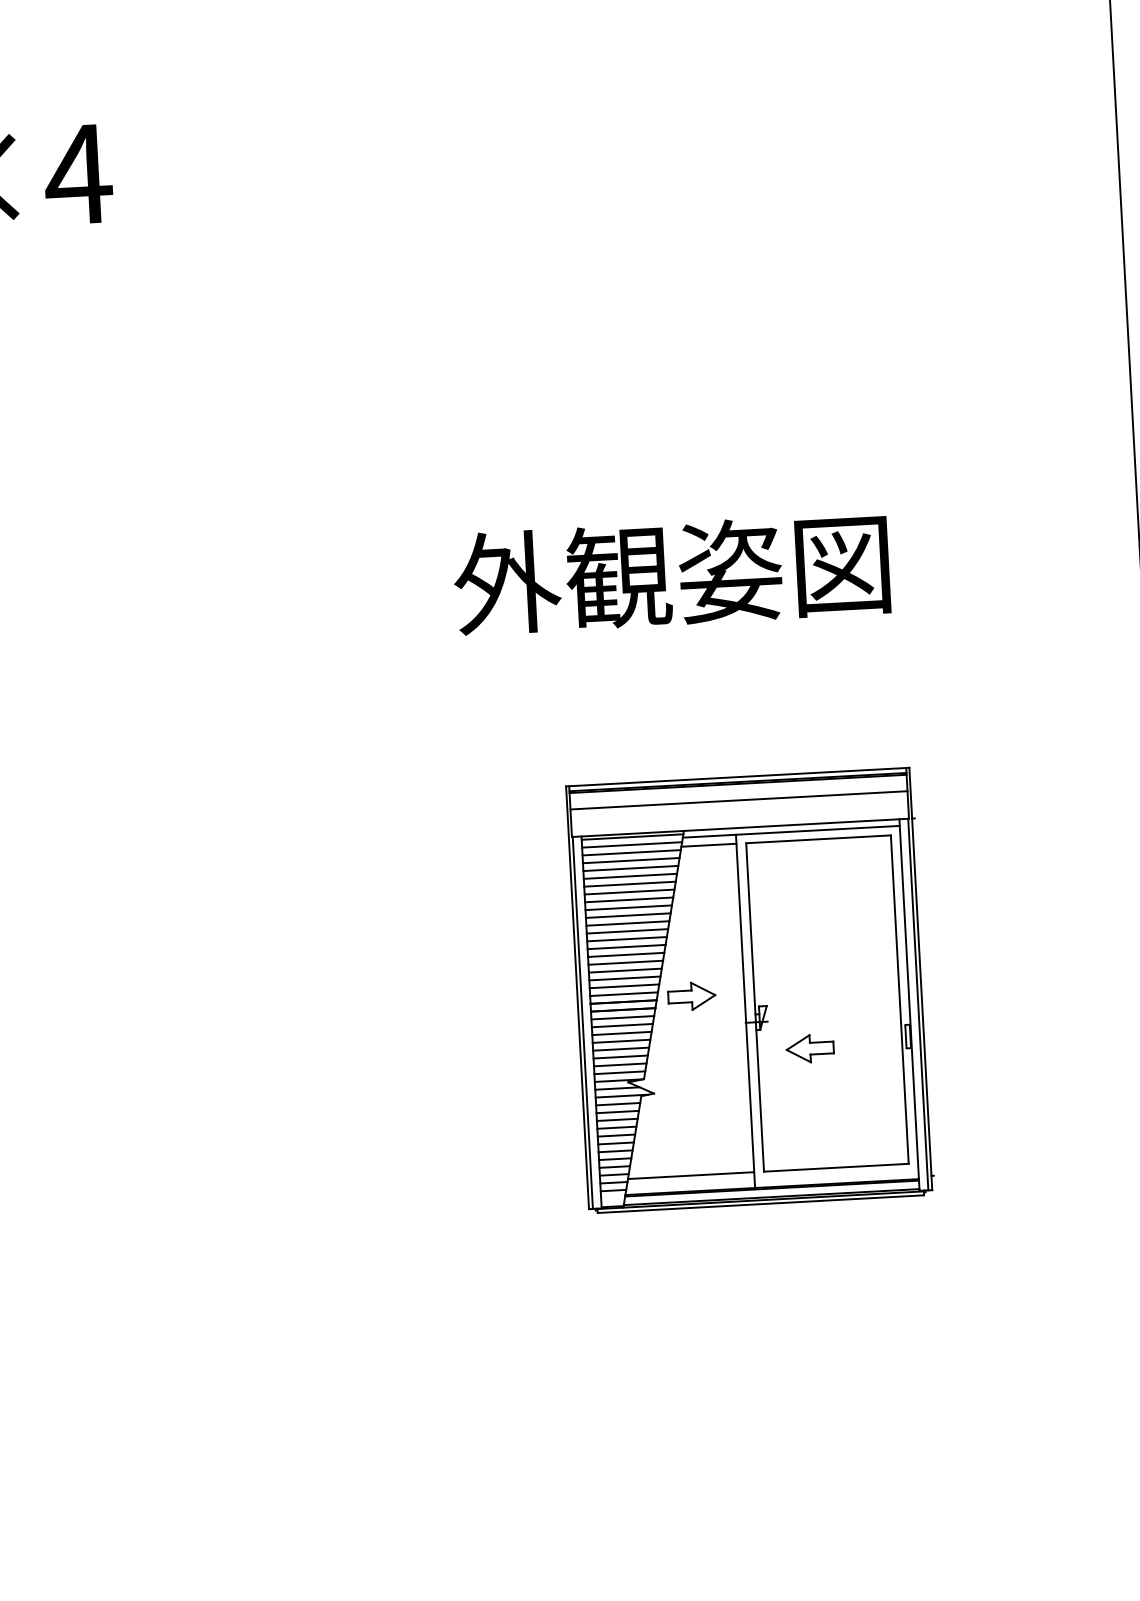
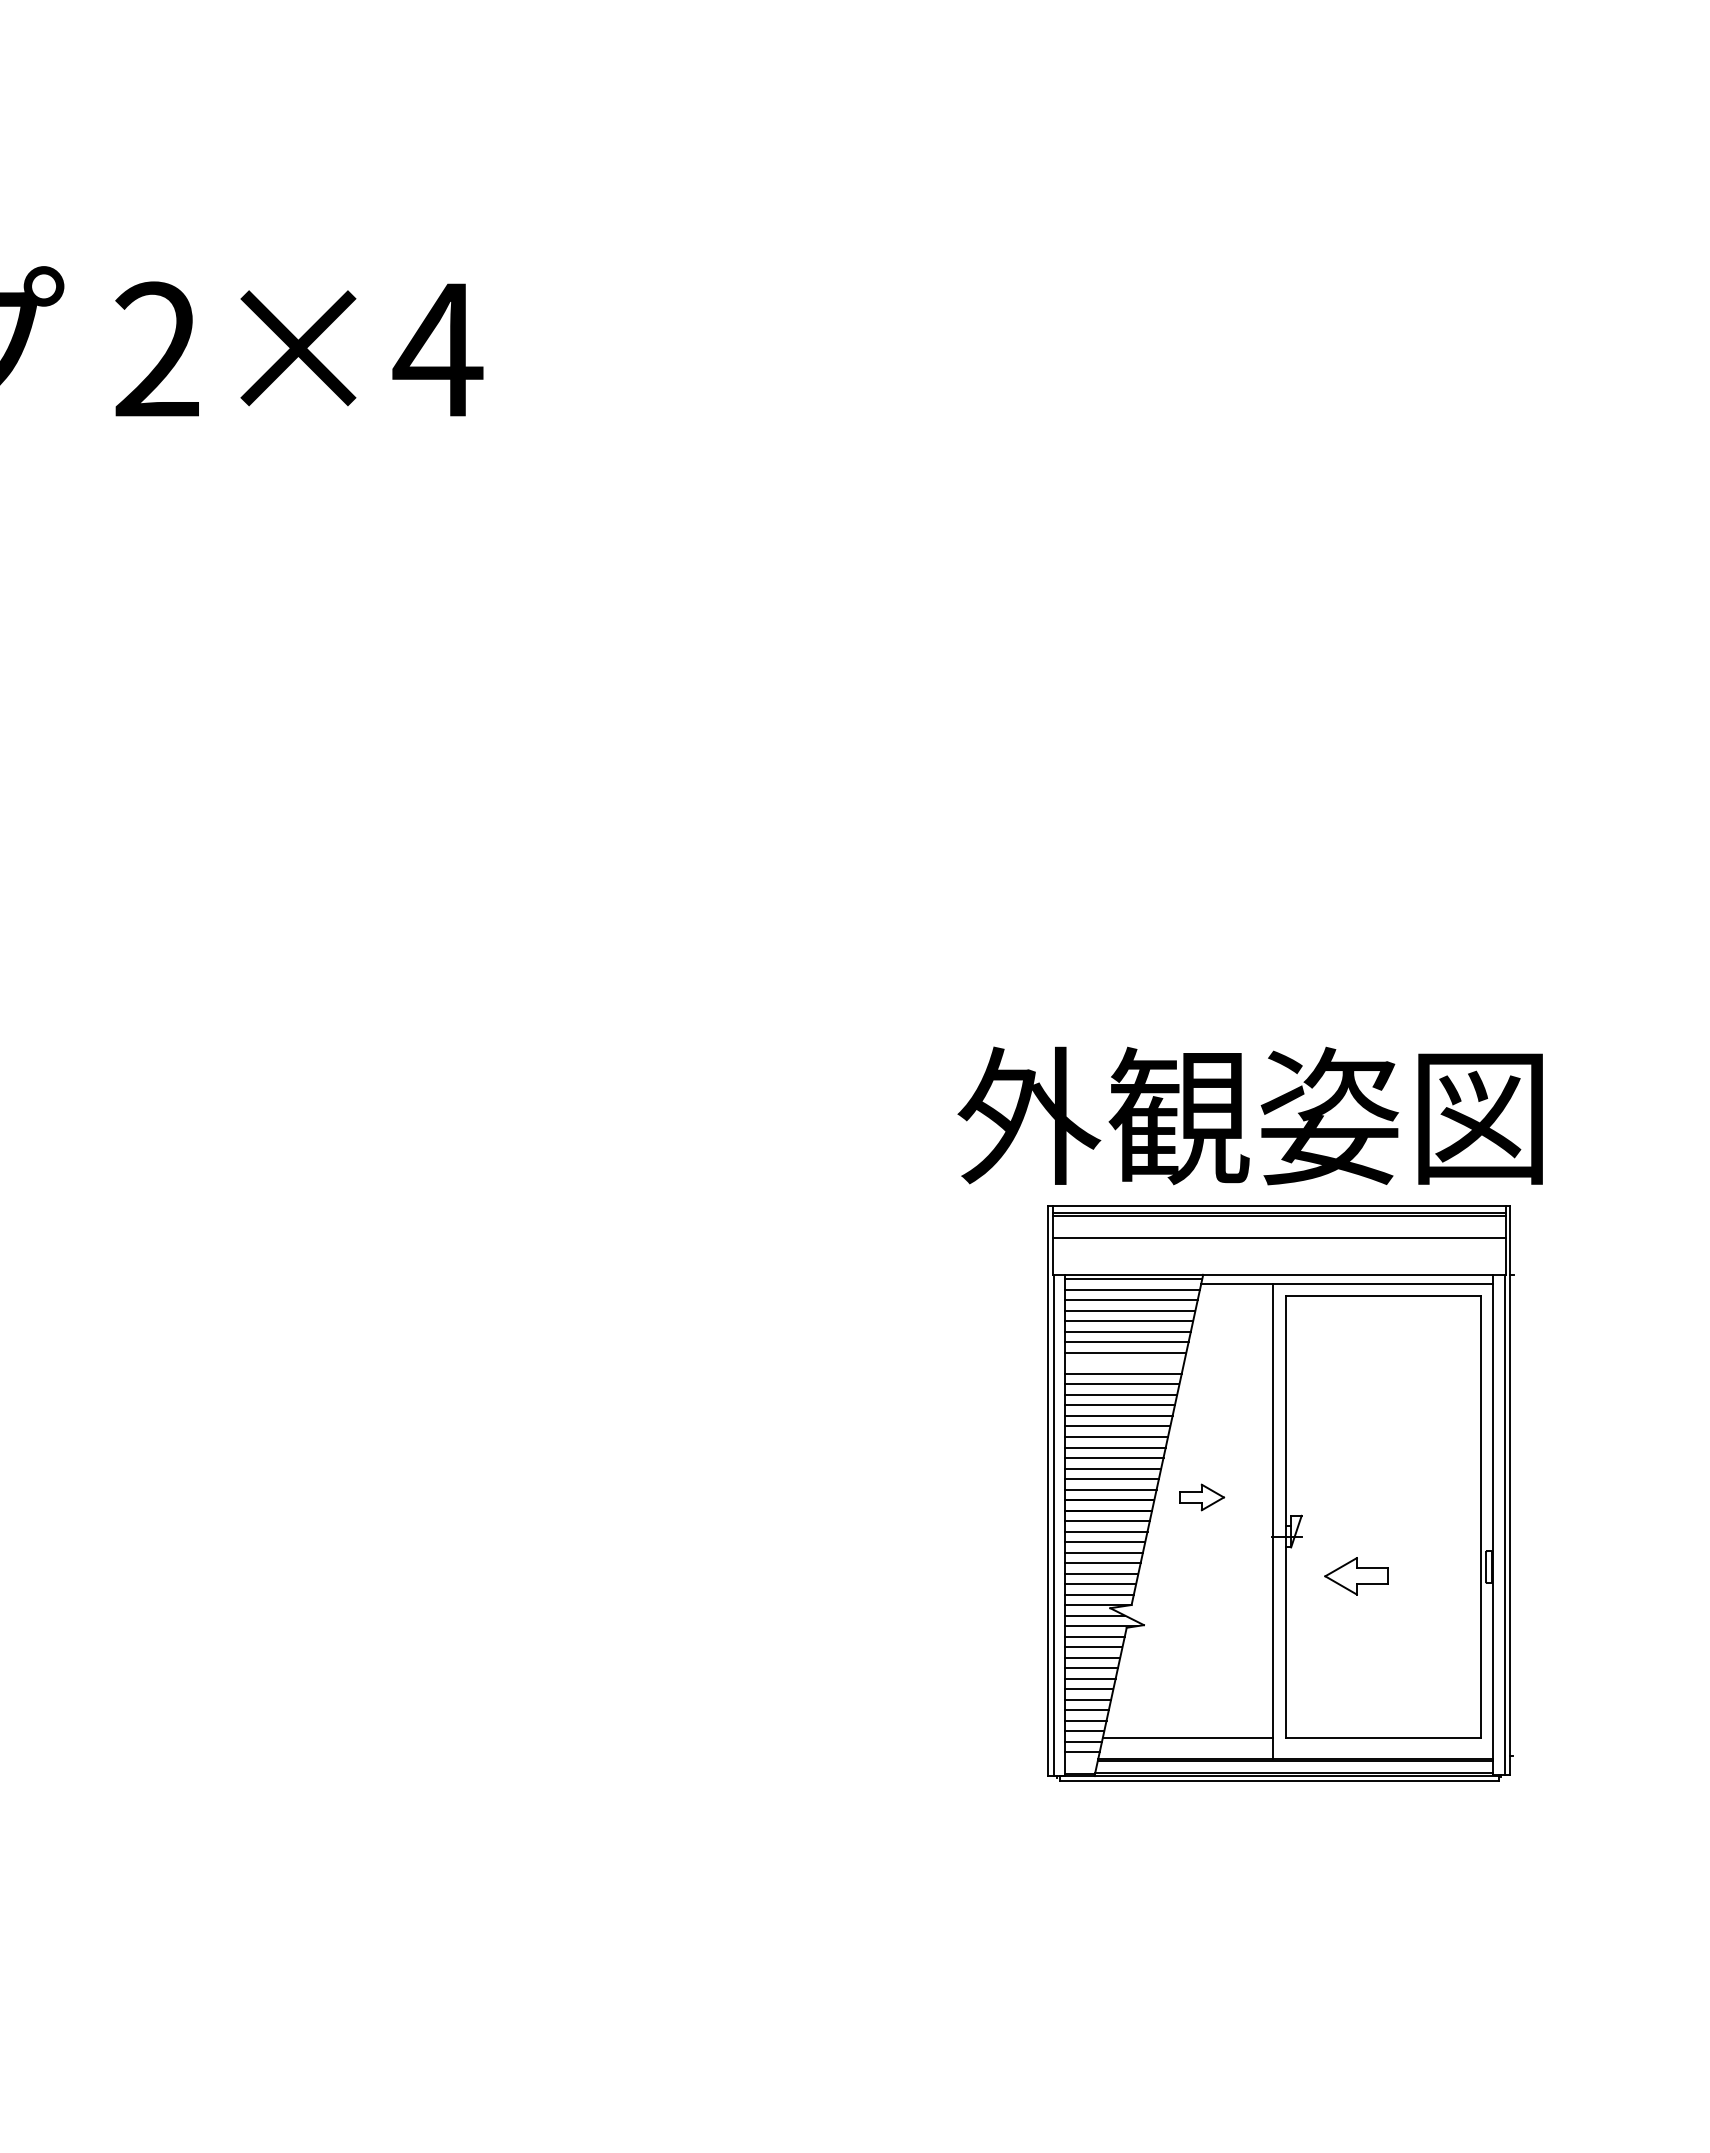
text: (670, 573) -> (1249, 1115), moved
line: (708, 844) -> (1235, 1295), removed
line: (629, 899) -> (1124, 1363), removed
part: (691, 996) -> (1201, 1497), size x0.7

